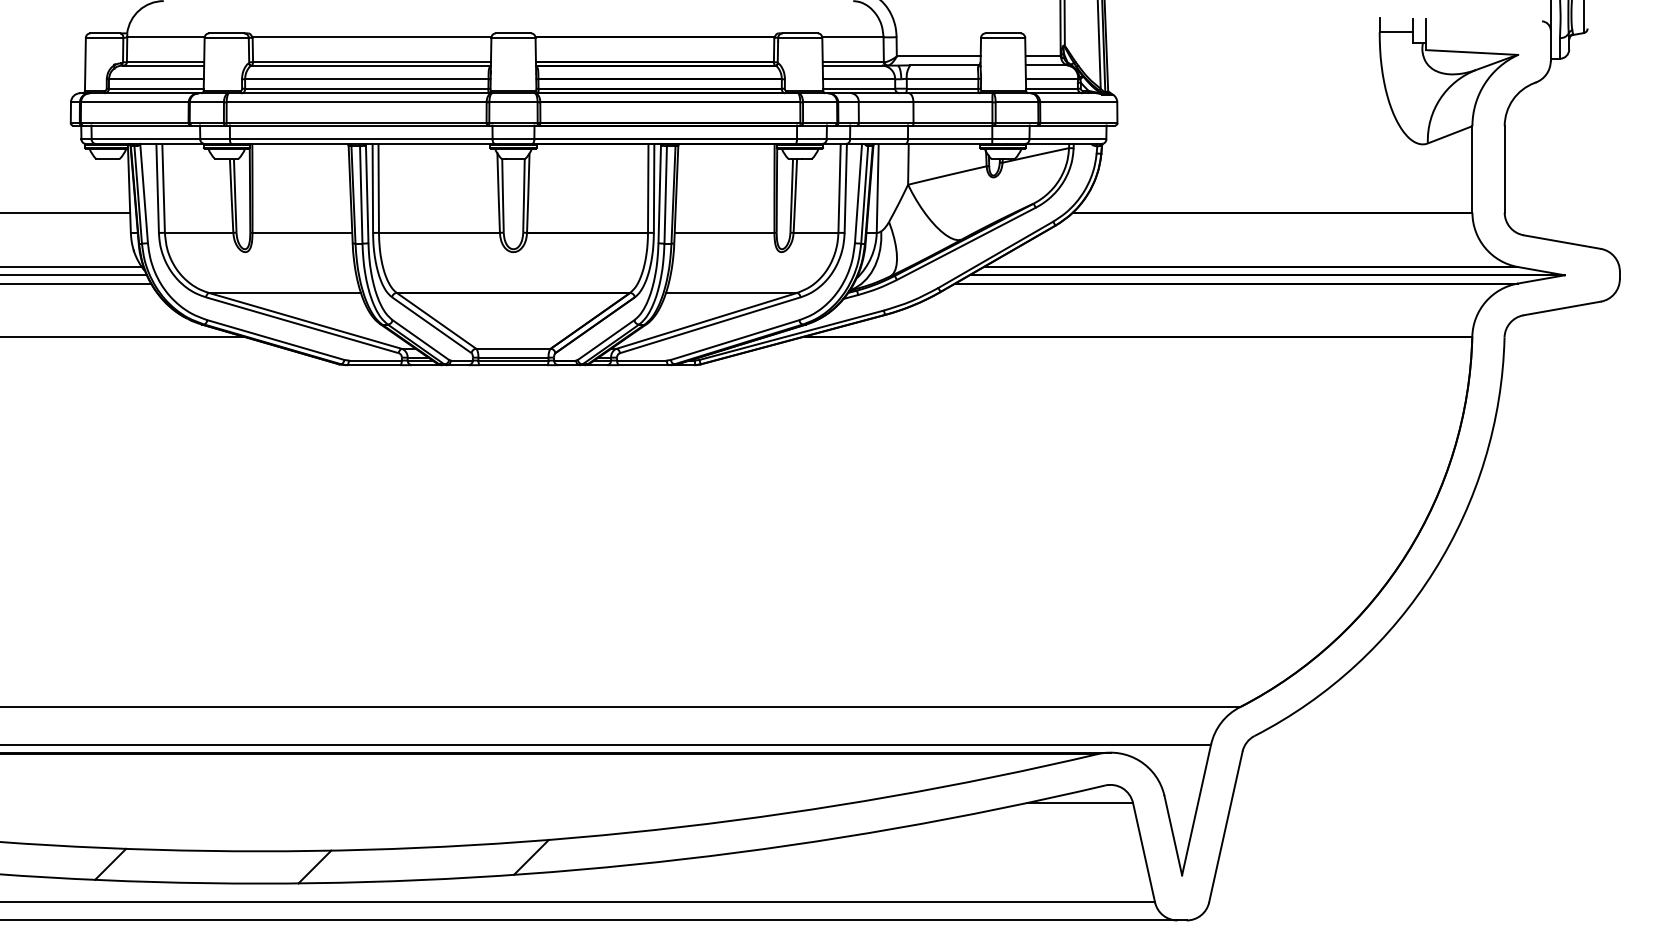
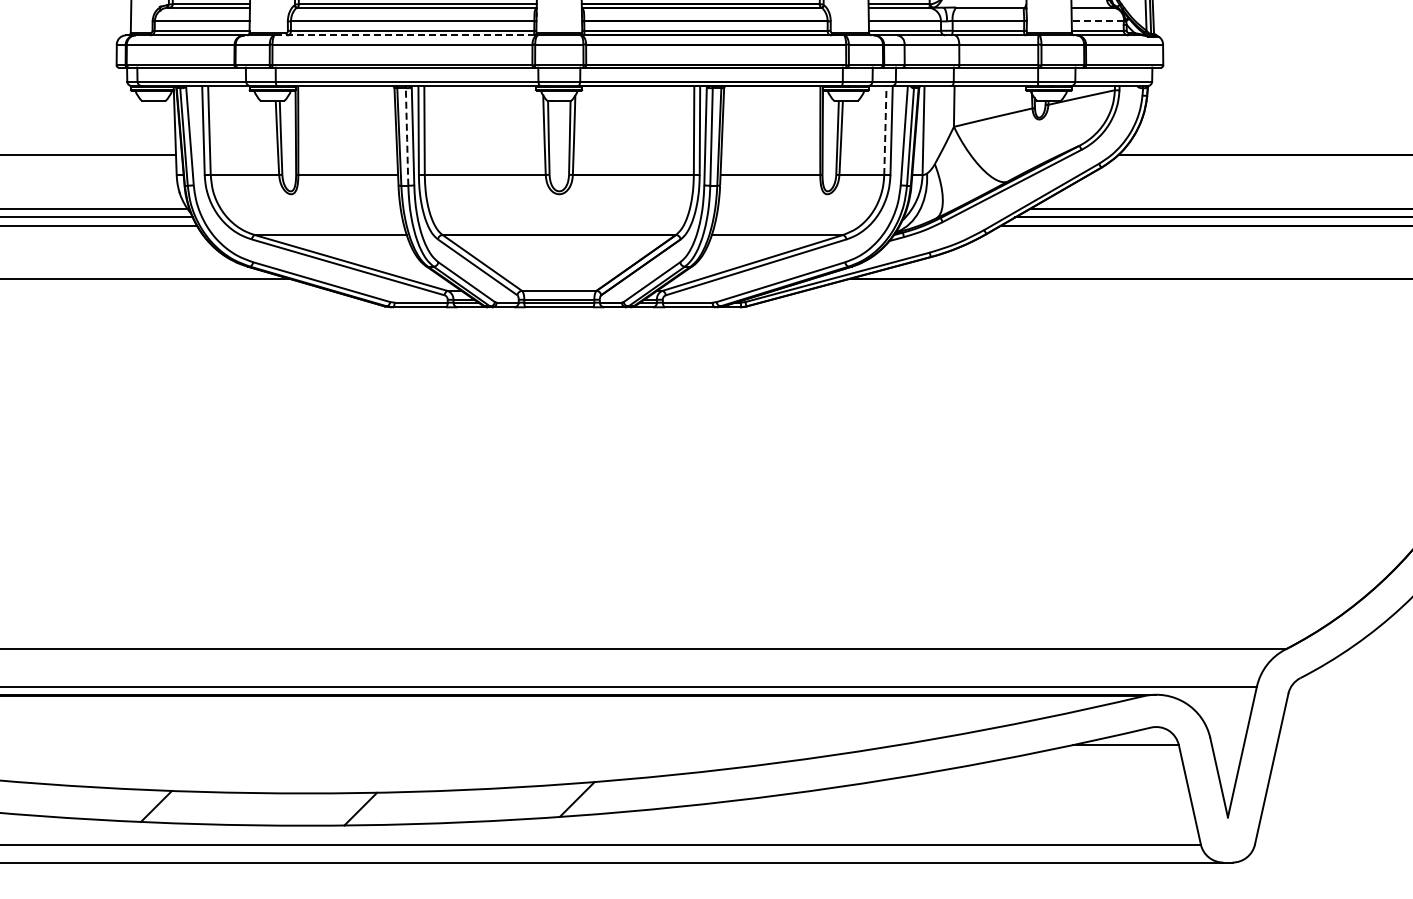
line: (1051, 78) -> (1097, 20), solid -> dashed
line: (360, 93) -> (406, 35), solid -> dashed
line: (839, 188) -> (885, 130), solid -> dashed
line: (361, 195) -> (407, 137), solid -> dashed

